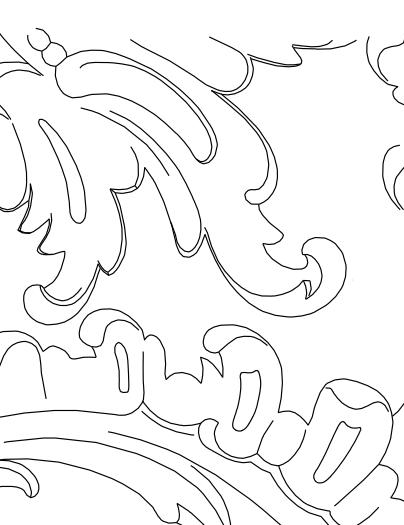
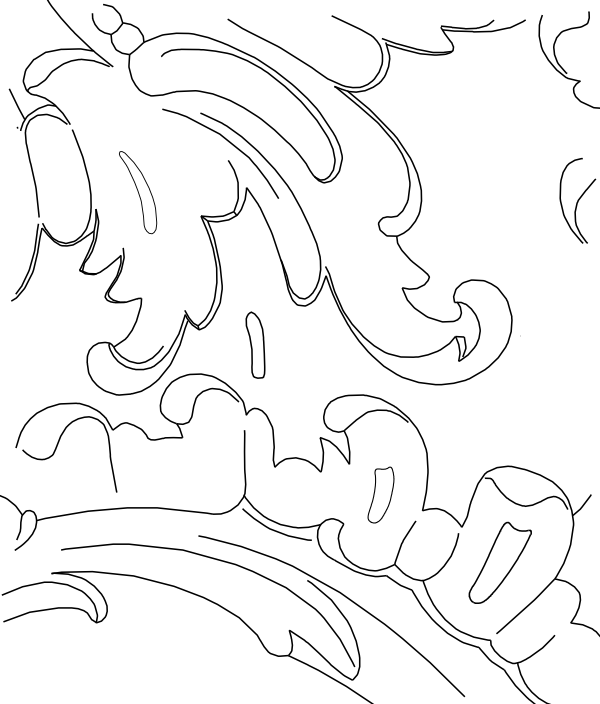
part: (61, 171) -> (137, 192), size x0.6
part: (121, 366) -> (255, 344), moved
part: (246, 400) -> (380, 494), size x0.7

